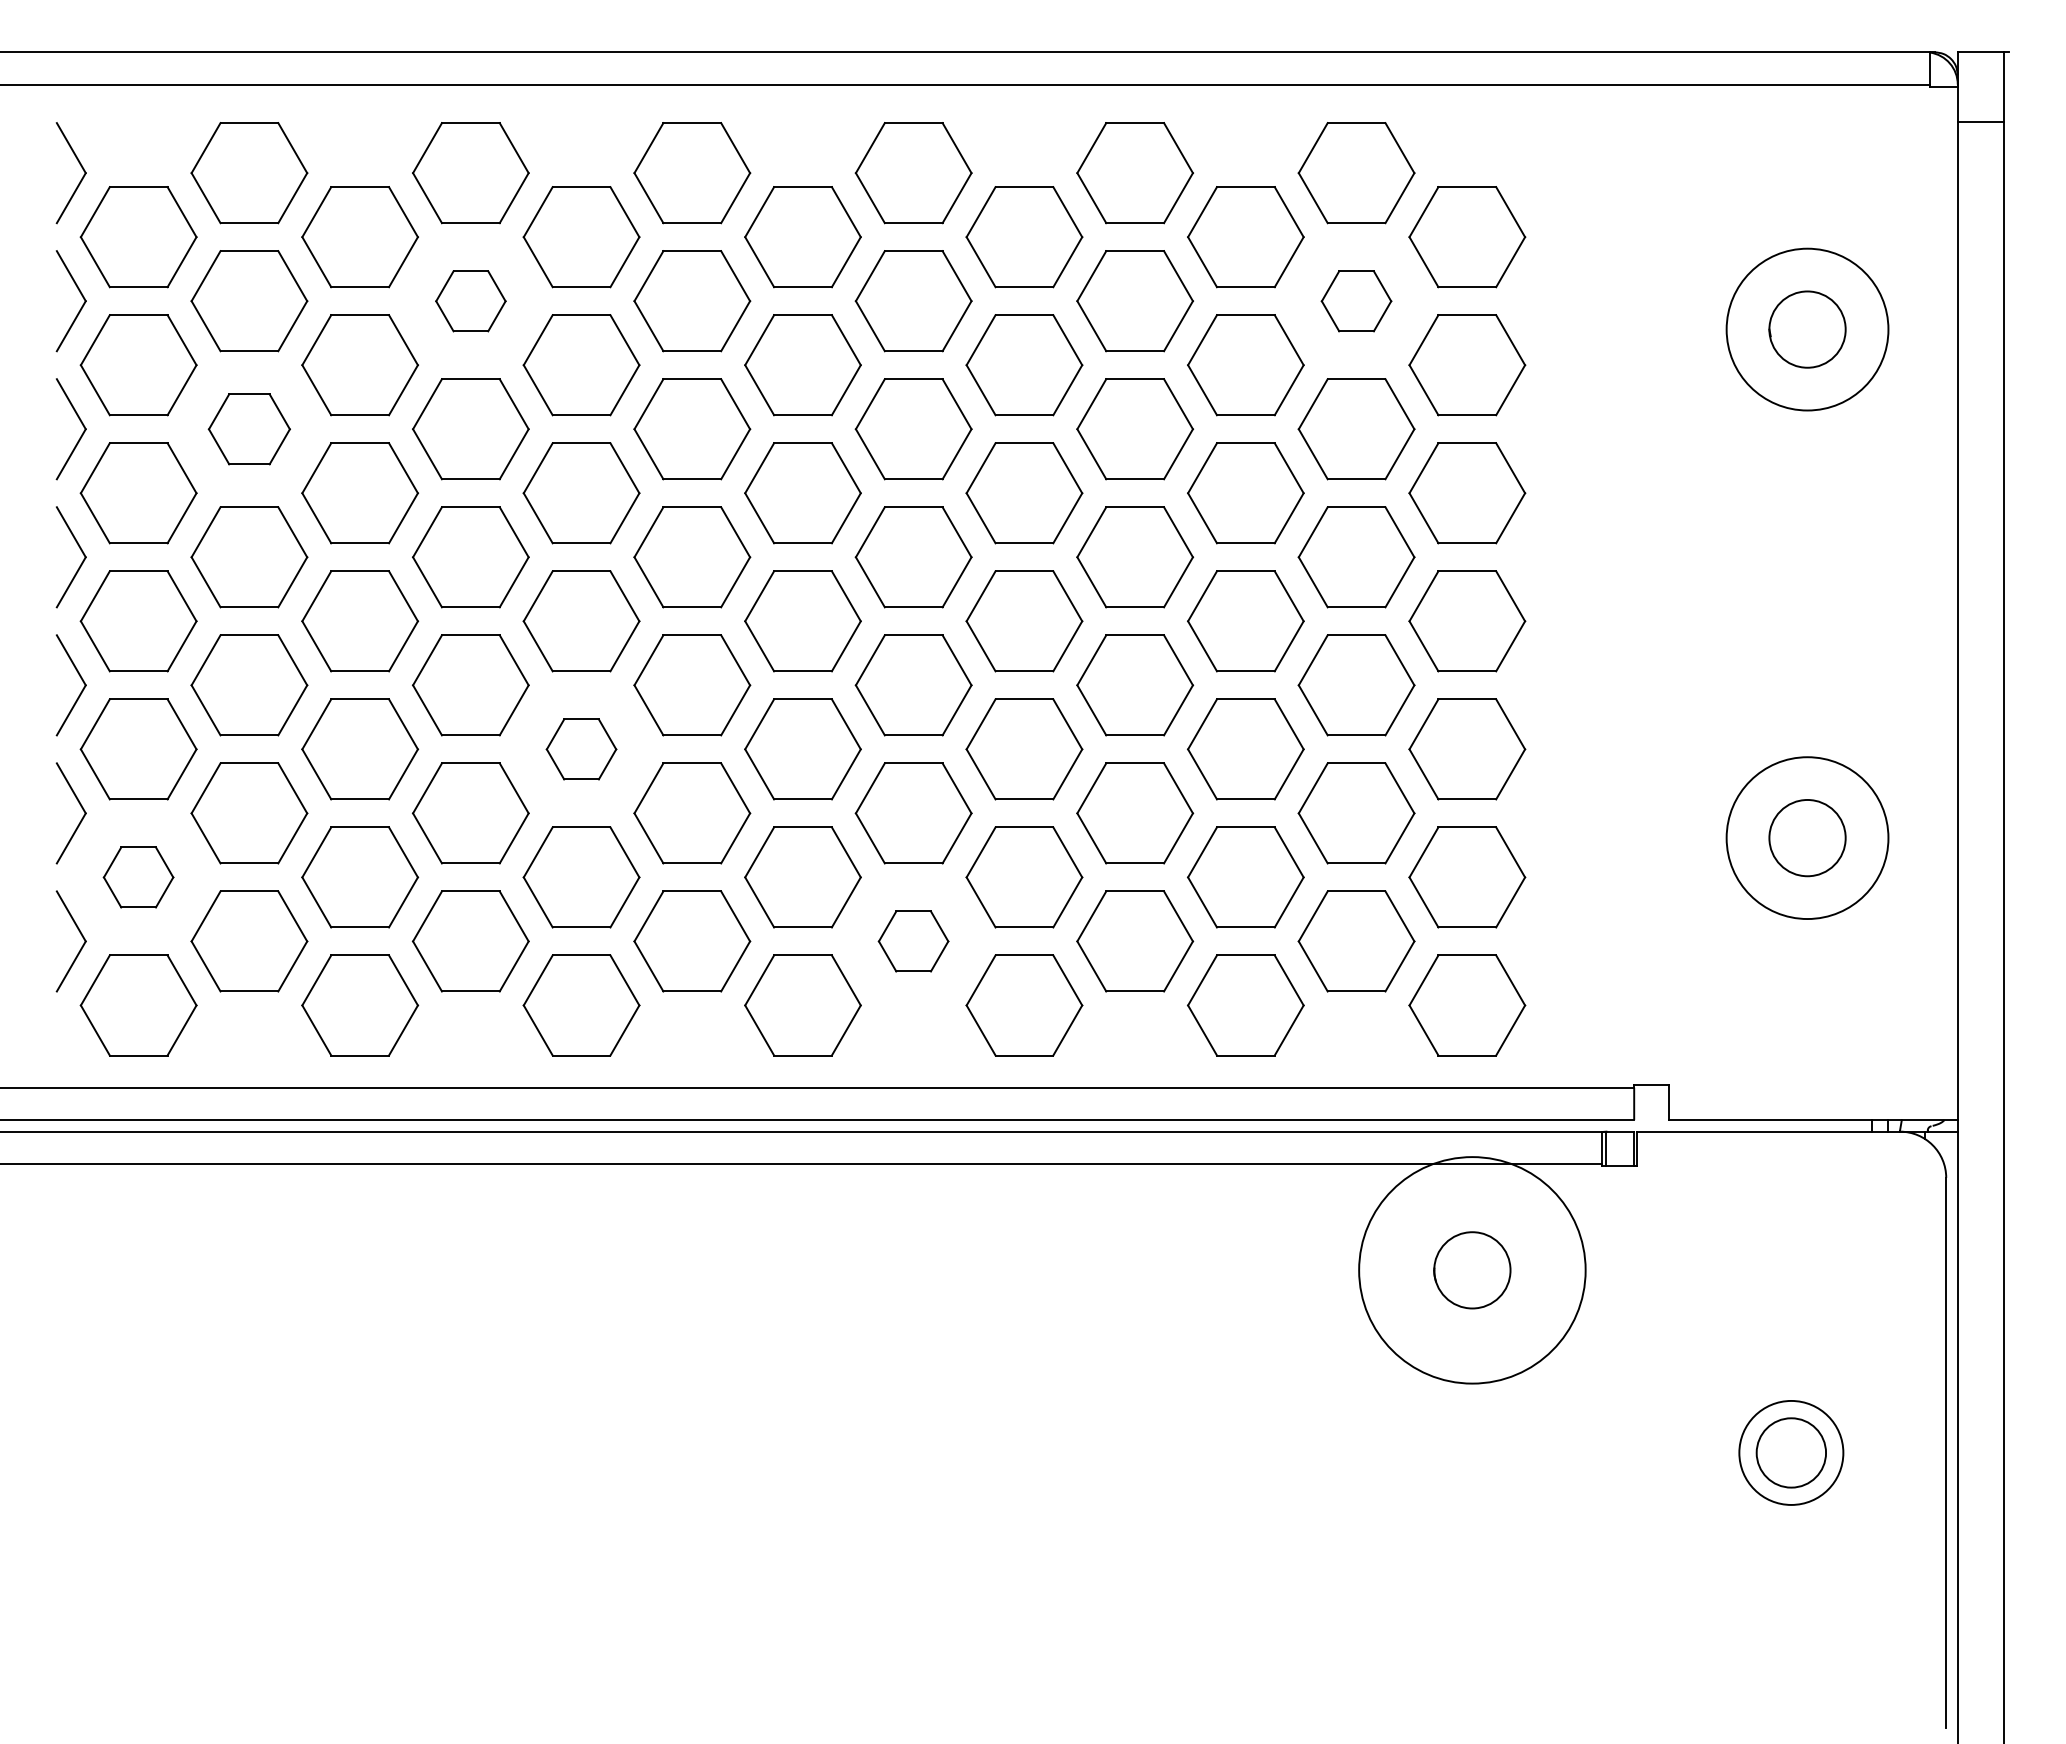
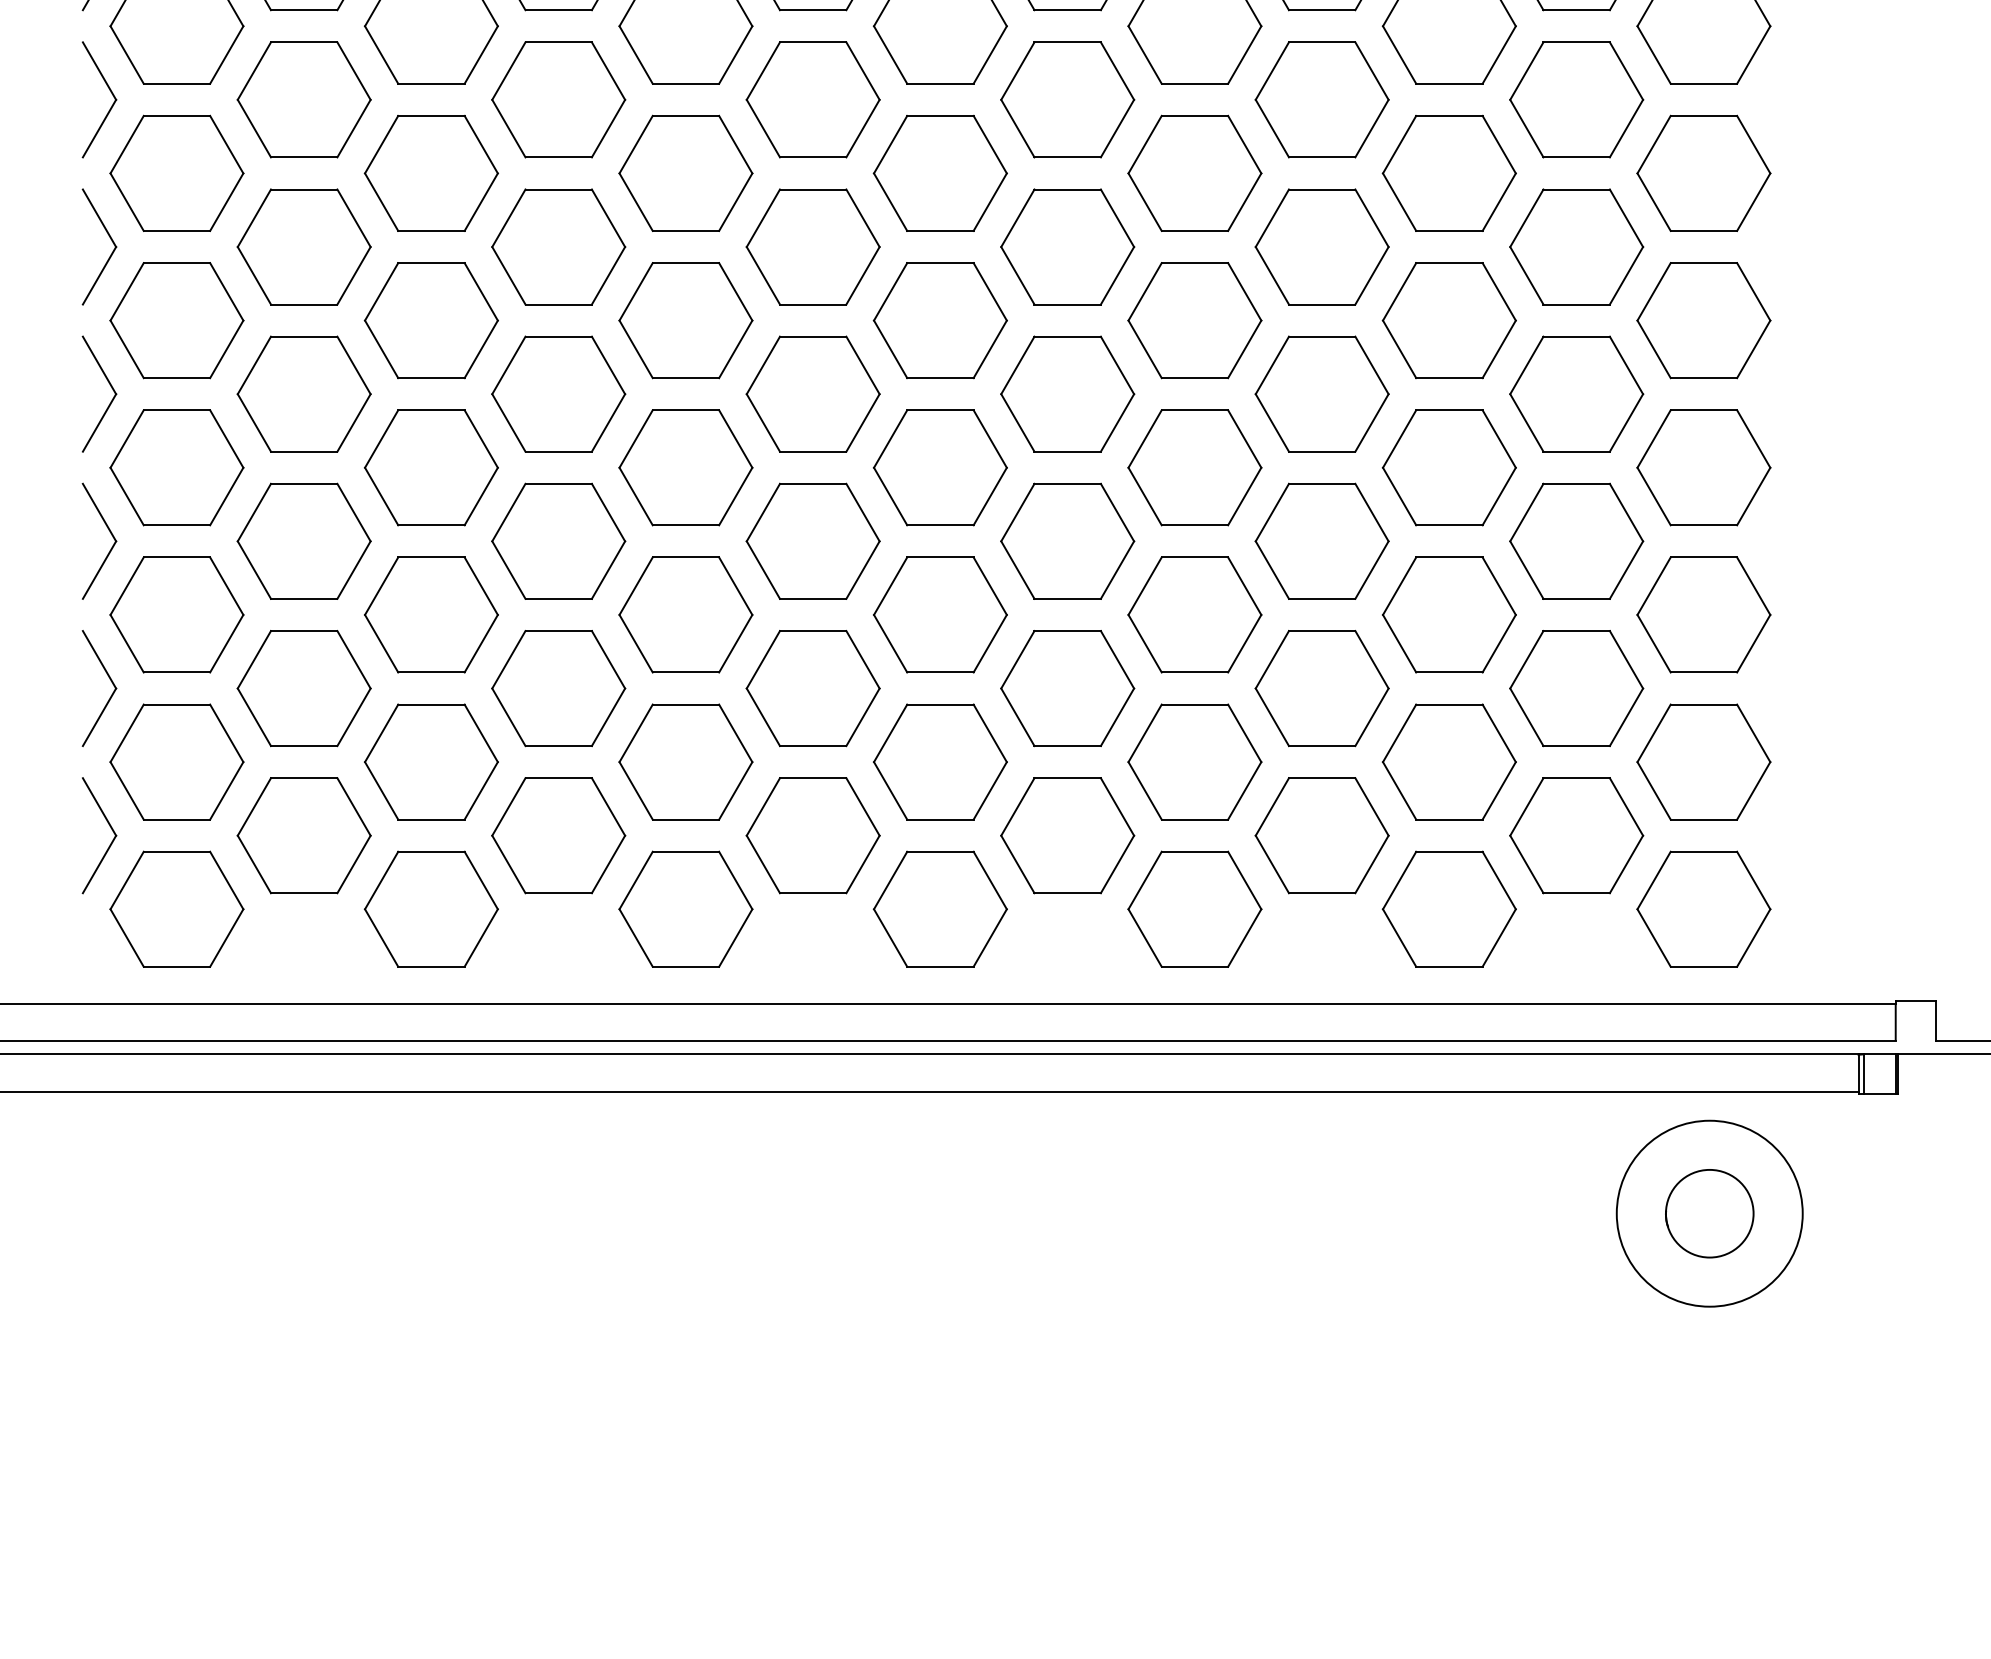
part: (470, 301) -> (558, 100), size x1.67
part: (1356, 301) -> (1576, 100), size x1.67
part: (249, 429) -> (304, 247), size x1.43
part: (581, 749) -> (685, 615), size x1.67
part: (138, 877) -> (176, 762), size x1.67
part: (913, 941) -> (1067, 835), size x1.67
circle: (1472, 1270) -> (1709, 1213), size x0.71

